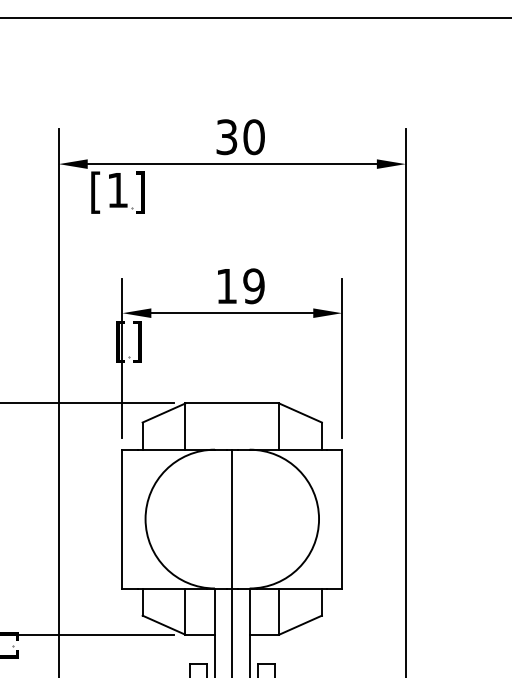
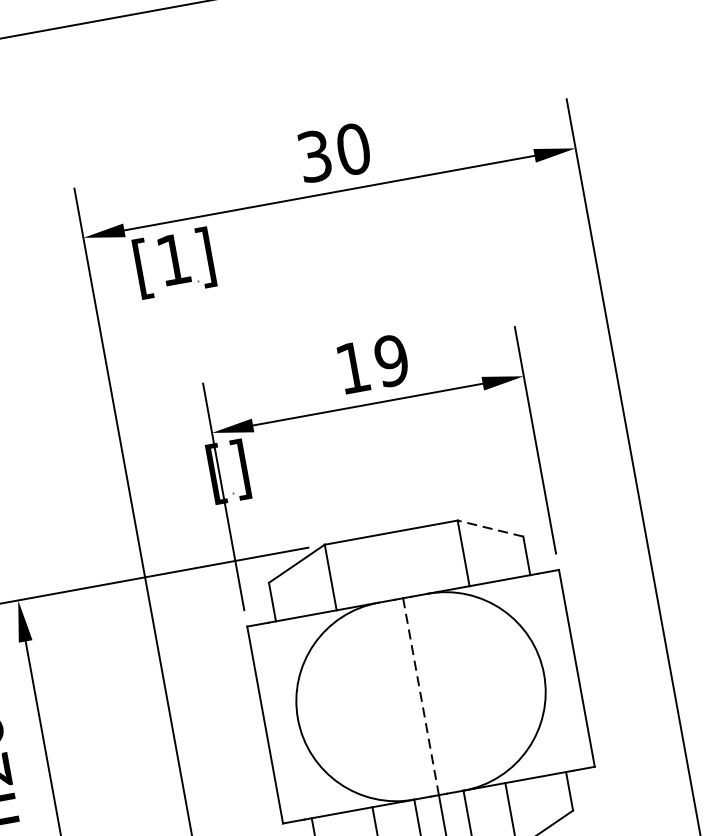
line: (300, 412) -> (490, 527), solid -> dashed
line: (232, 519) -> (421, 697), solid -> dashed

